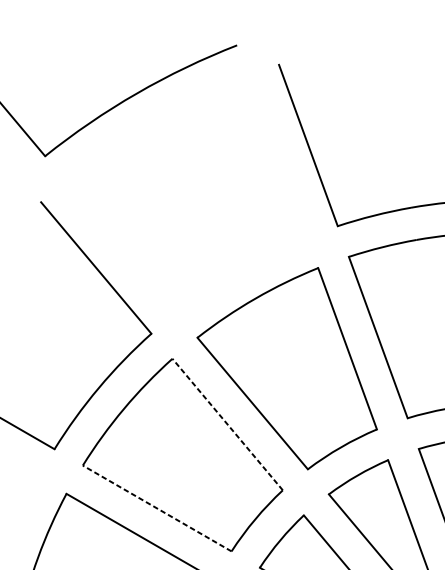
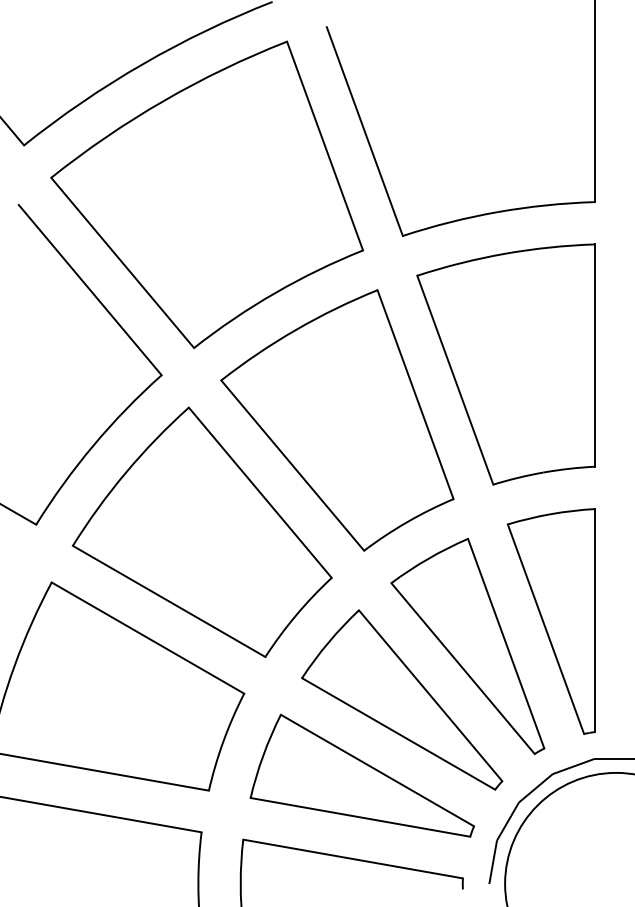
part: (186, 194) -> (206, 194), added
line: (227, 424) -> (259, 492), dashed -> solid
line: (156, 508) -> (168, 601), dashed -> solid

